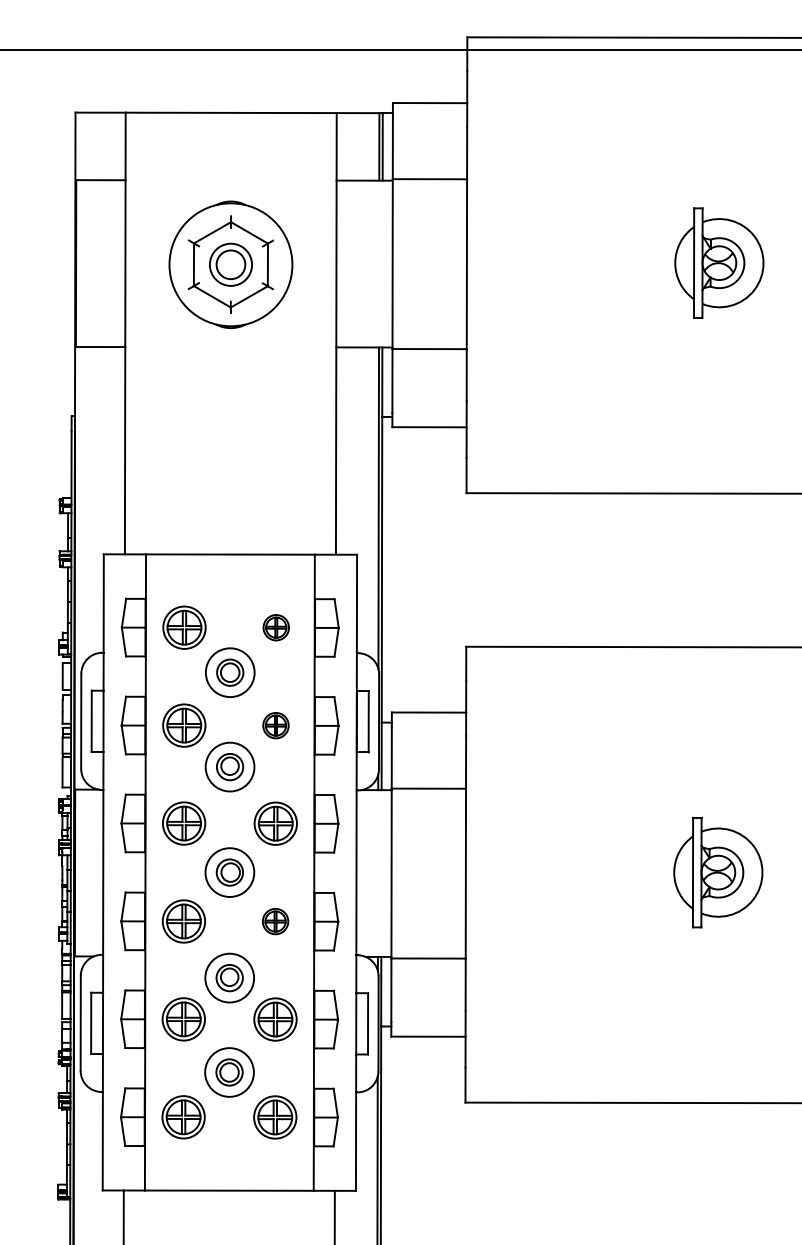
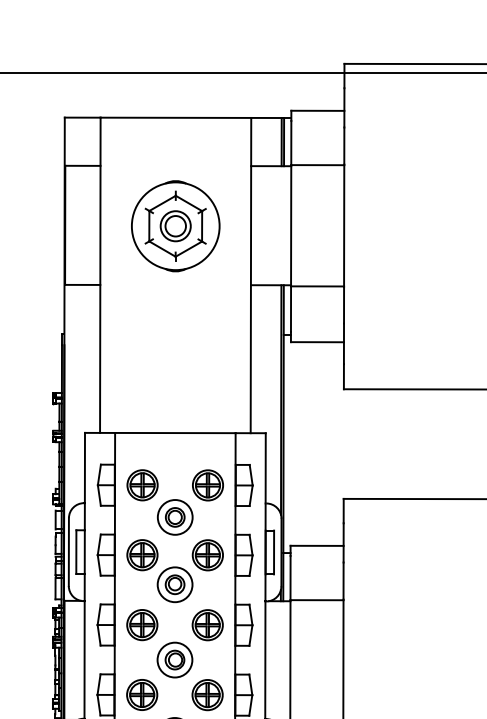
part: (276, 627) -> (208, 485), size x1.67
part: (275, 725) -> (207, 555), size x1.67
part: (275, 921) -> (207, 695), size x1.67

